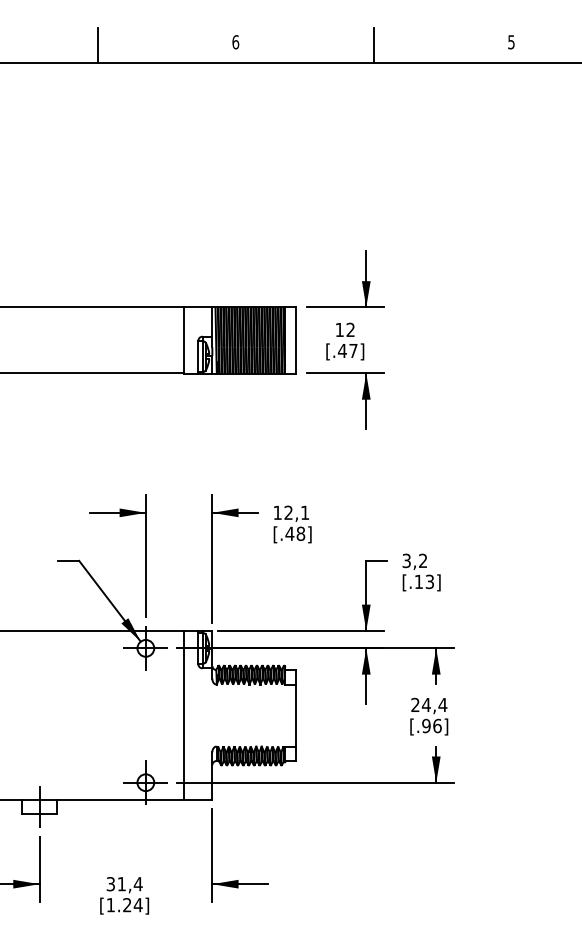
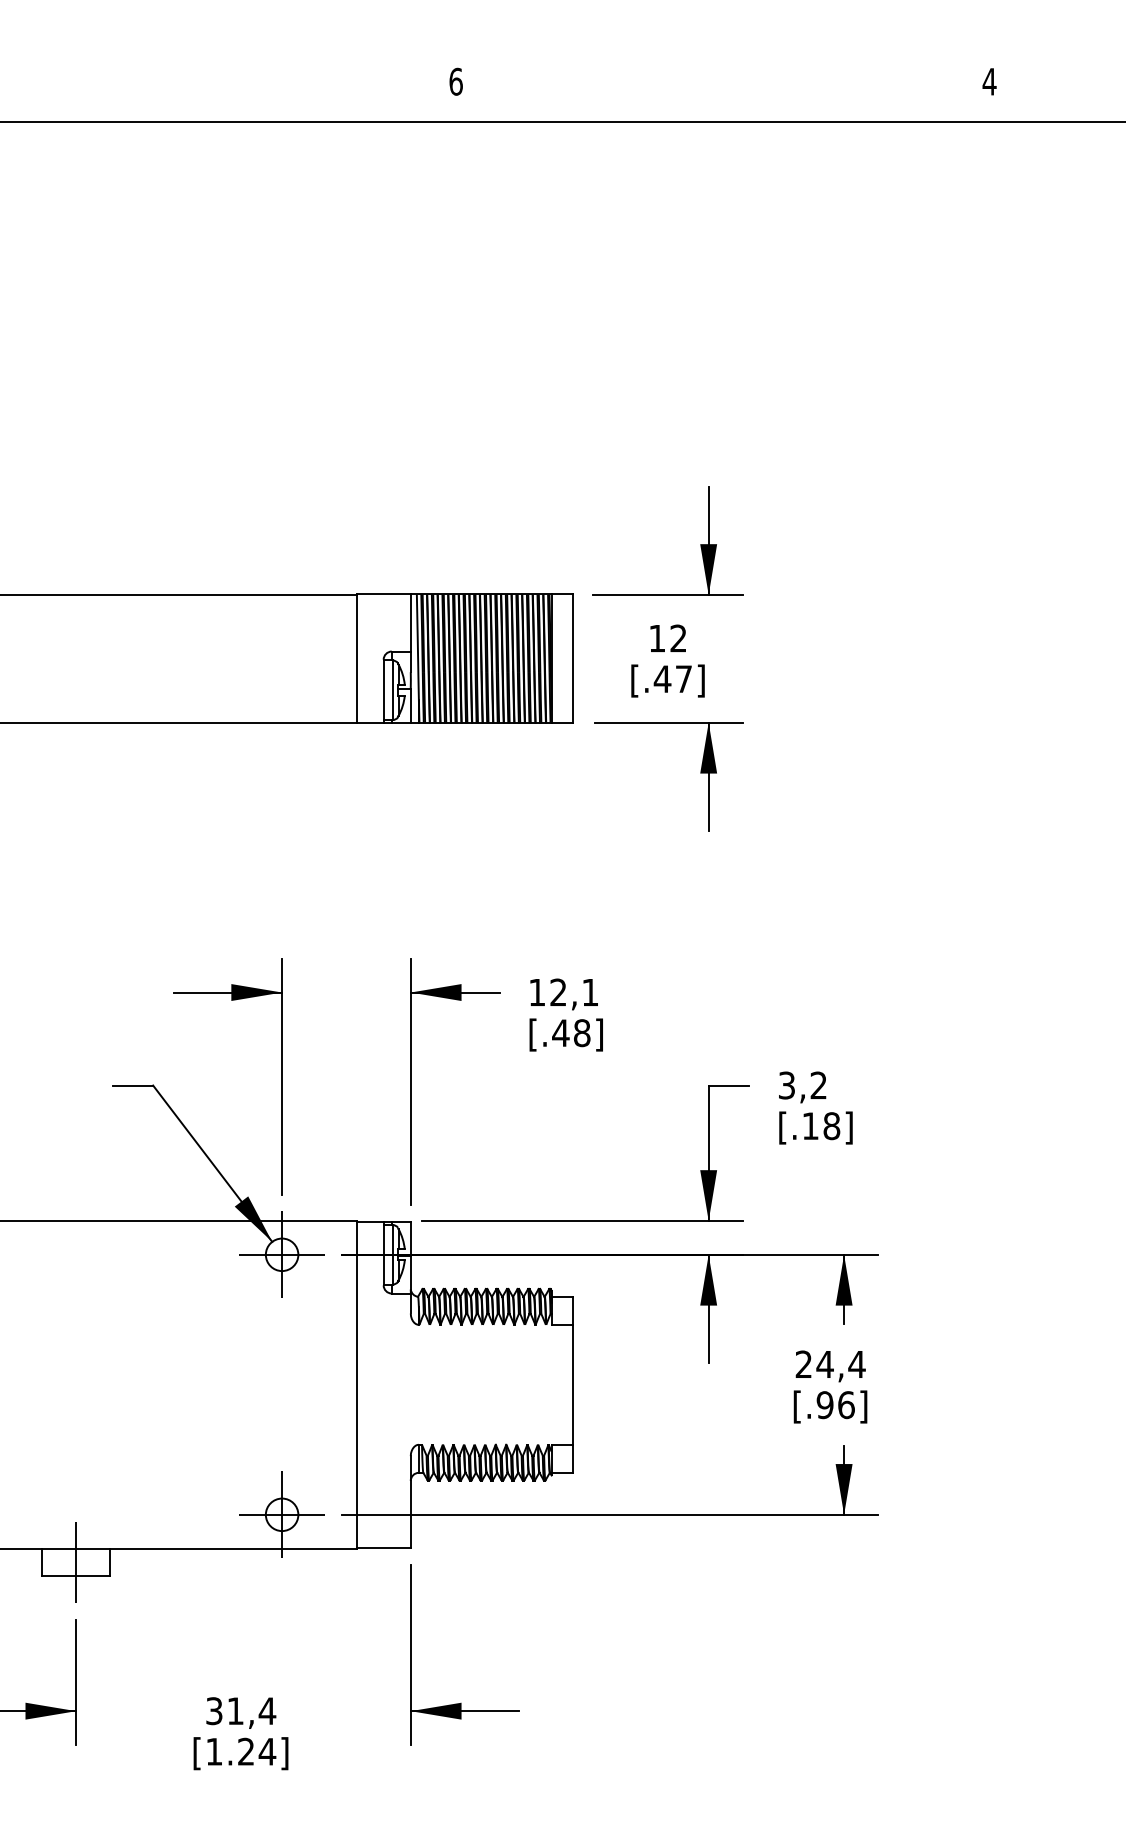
text: (511, 42) -> (989, 82), 5 -> 4
line: (97, 45) -> (188, 88), removed
line: (373, 45) -> (722, 88), removed
text: (429, 581) -> (831, 1125), [.13] -> [.18]

